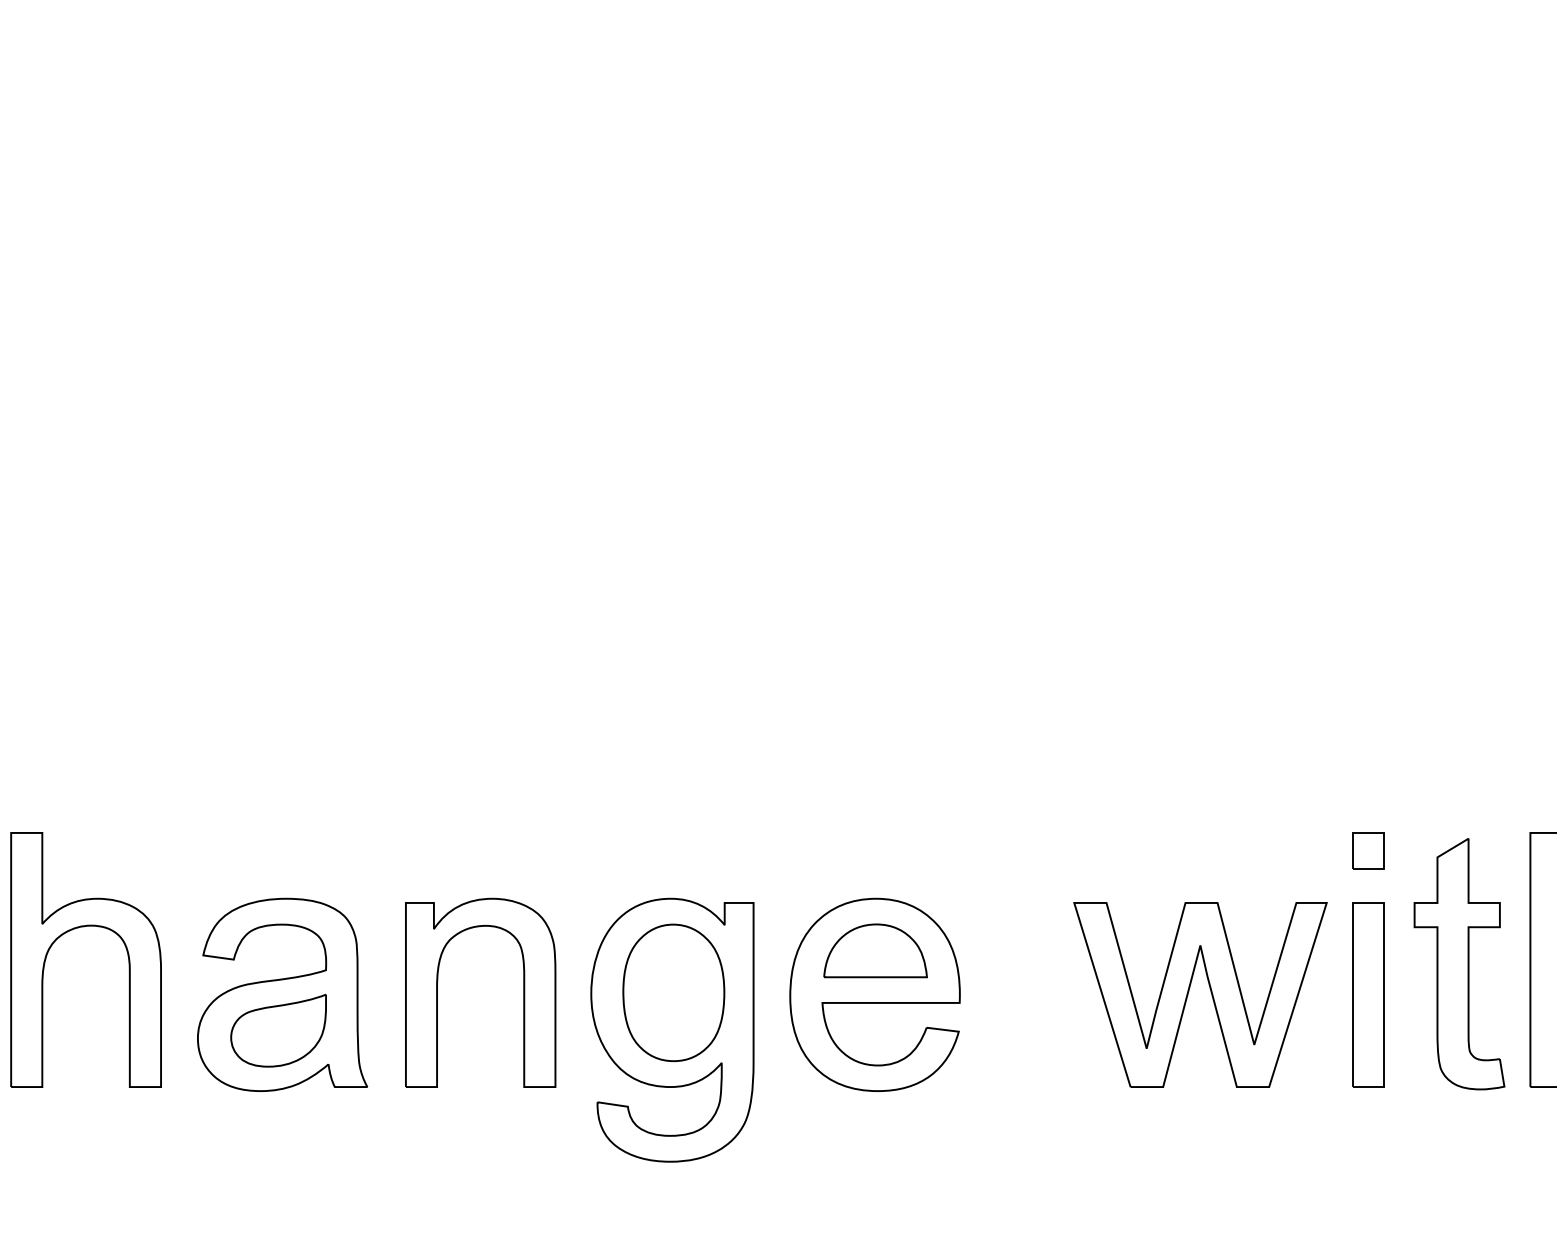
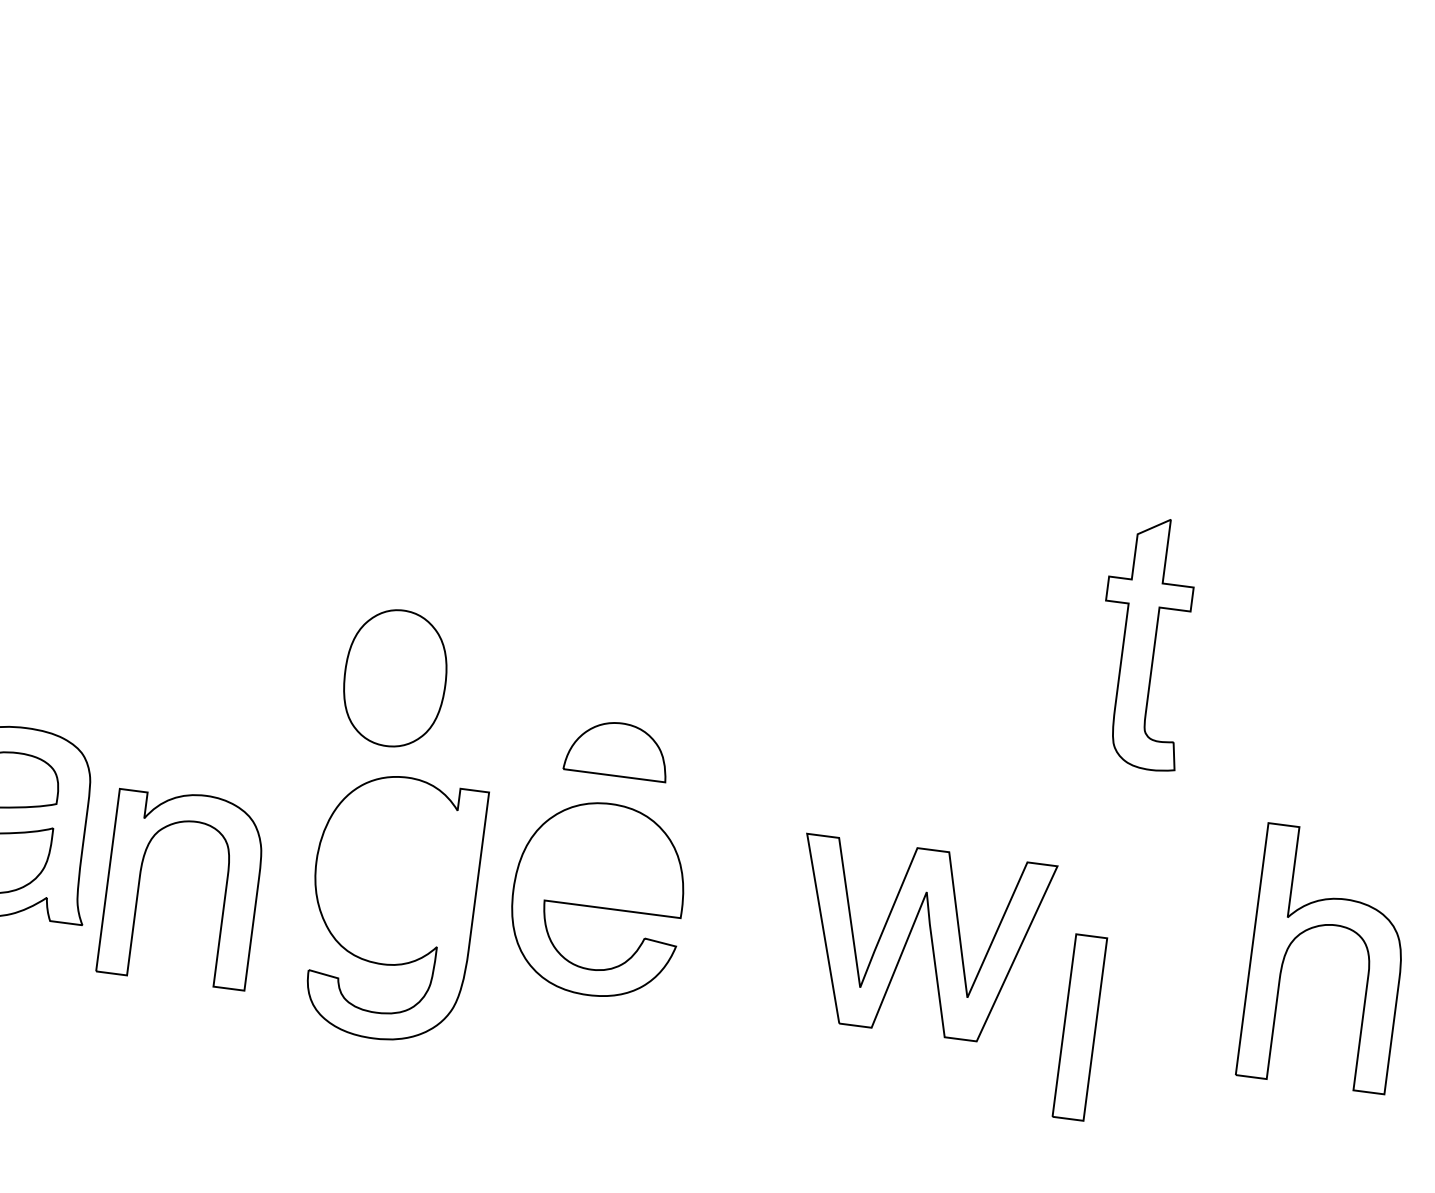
part: (1368, 850) -> (1105, 819), removed
part: (875, 950) -> (617, 749), moved
part: (1459, 964) -> (1145, 643), moved
part: (437, 992) -> (139, 881), moved
part: (673, 992) -> (395, 677), moved
part: (1368, 994) -> (1079, 1027), moved

